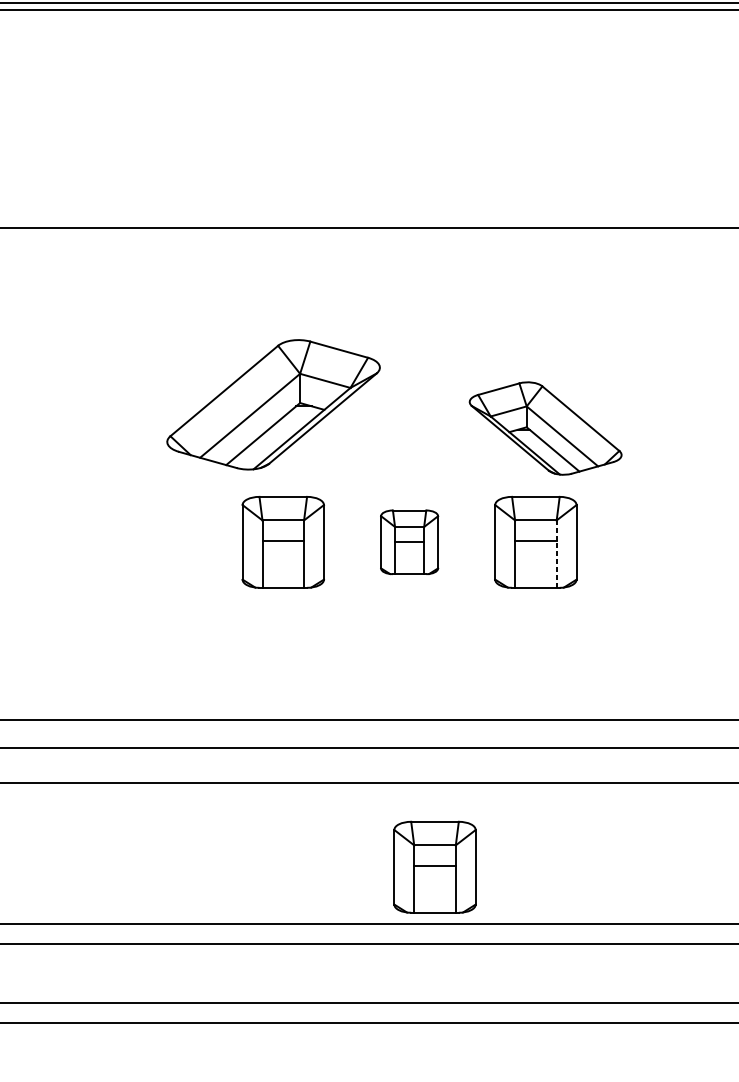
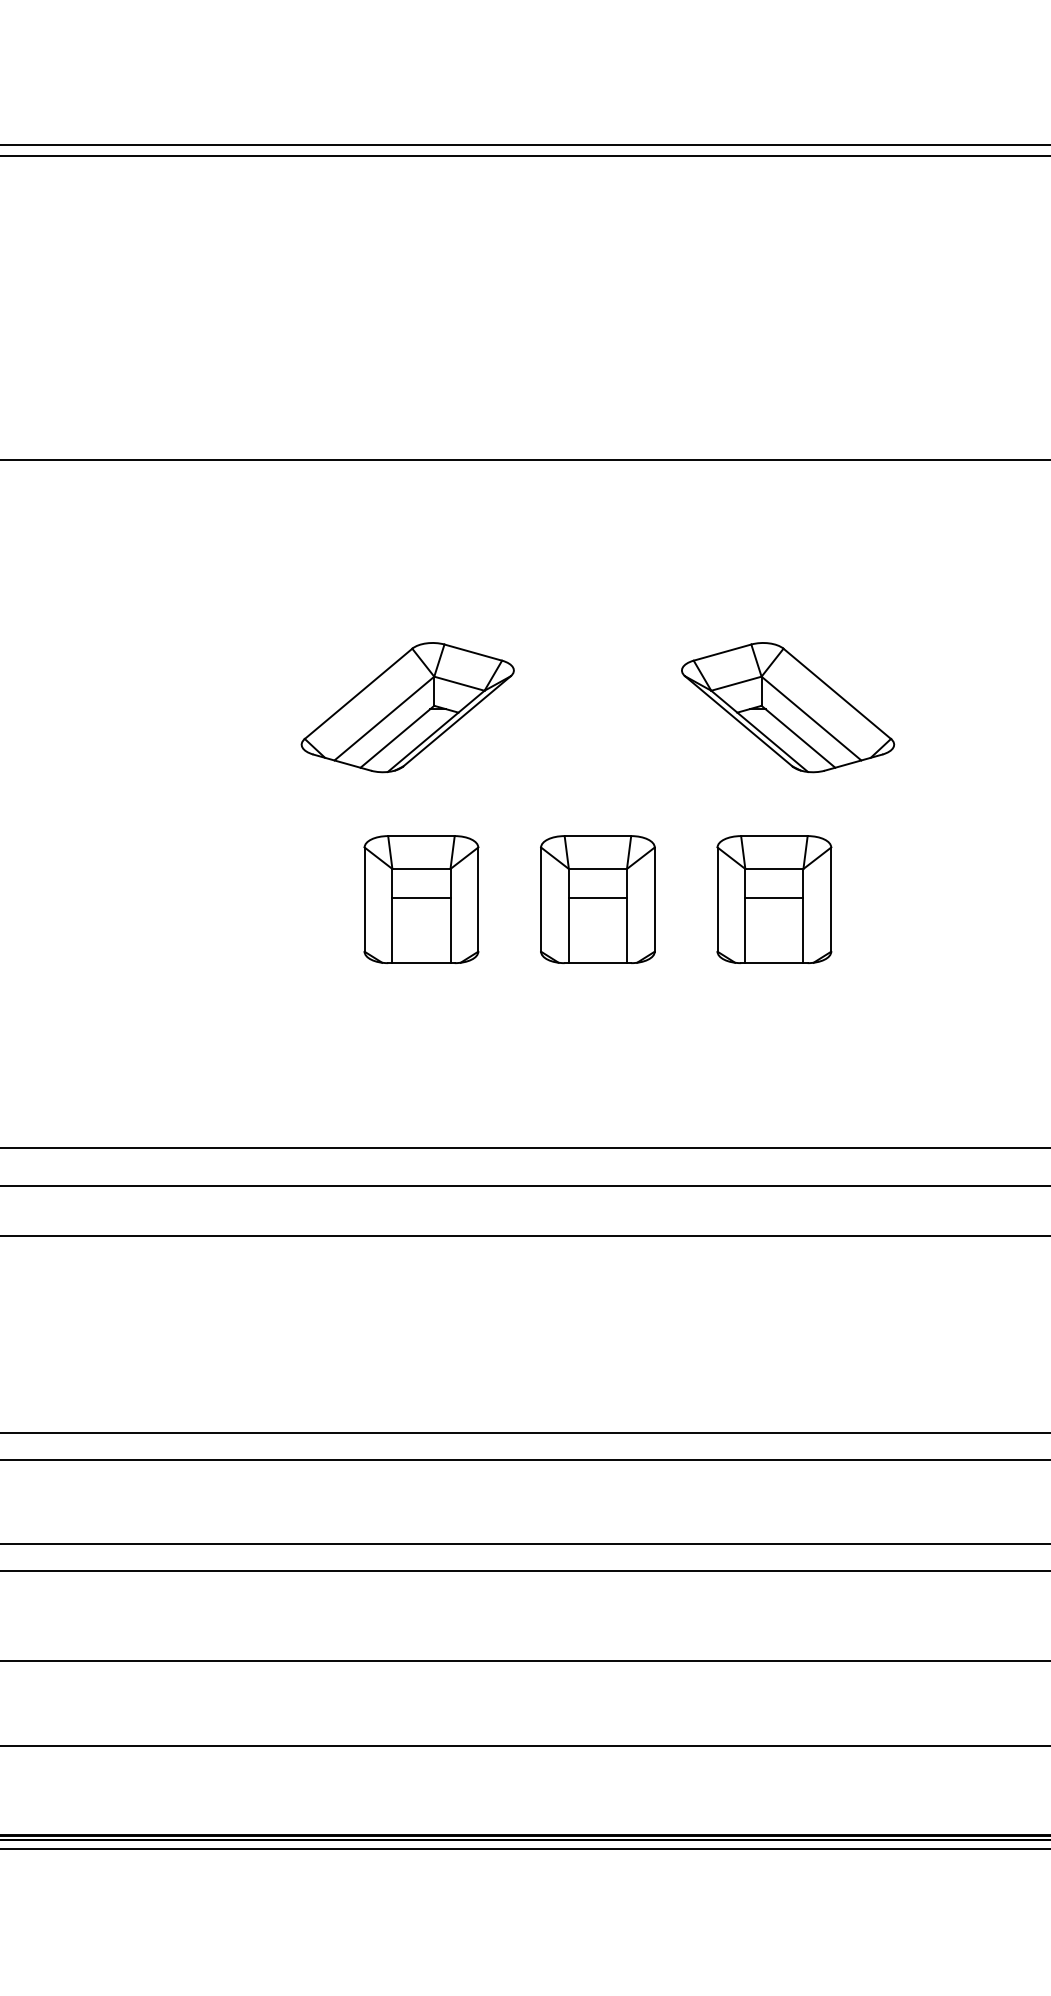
part: (273, 404) -> (407, 707), size x0.71
part: (545, 428) -> (788, 707), moved
part: (409, 542) -> (597, 899), size x1.43
line: (556, 553) -> (803, 915), dashed -> solid
part: (435, 867) -> (633, 1353), removed

